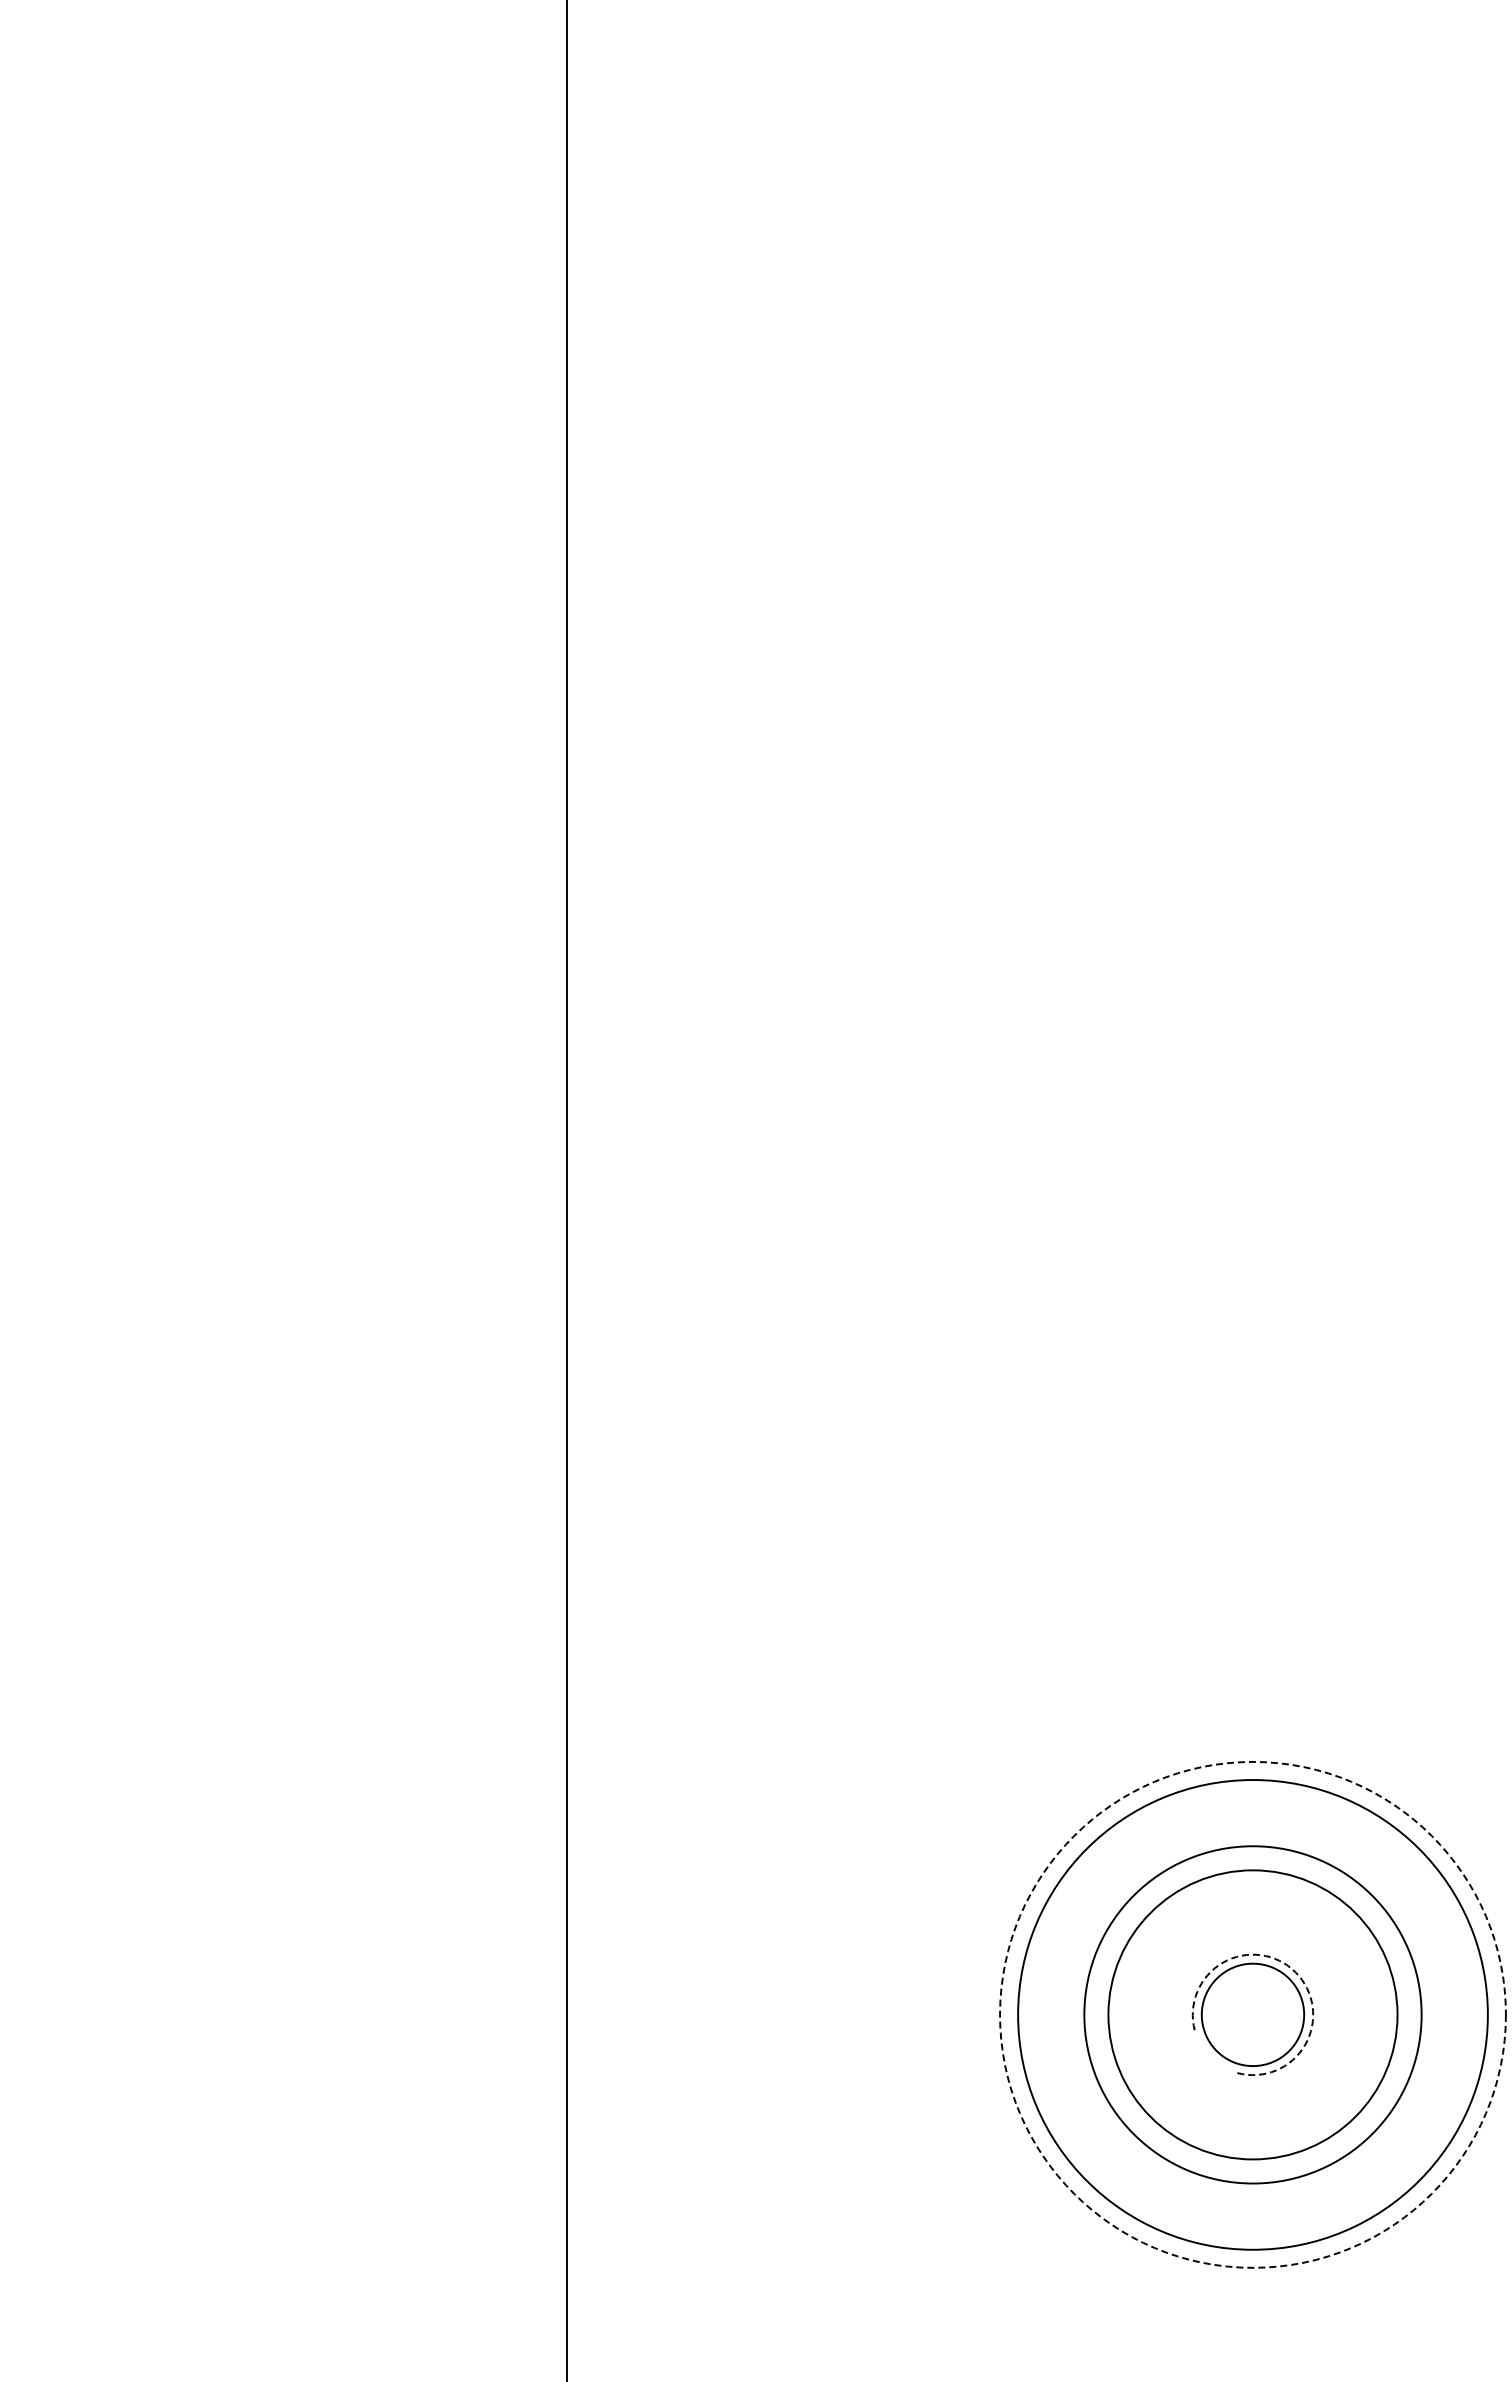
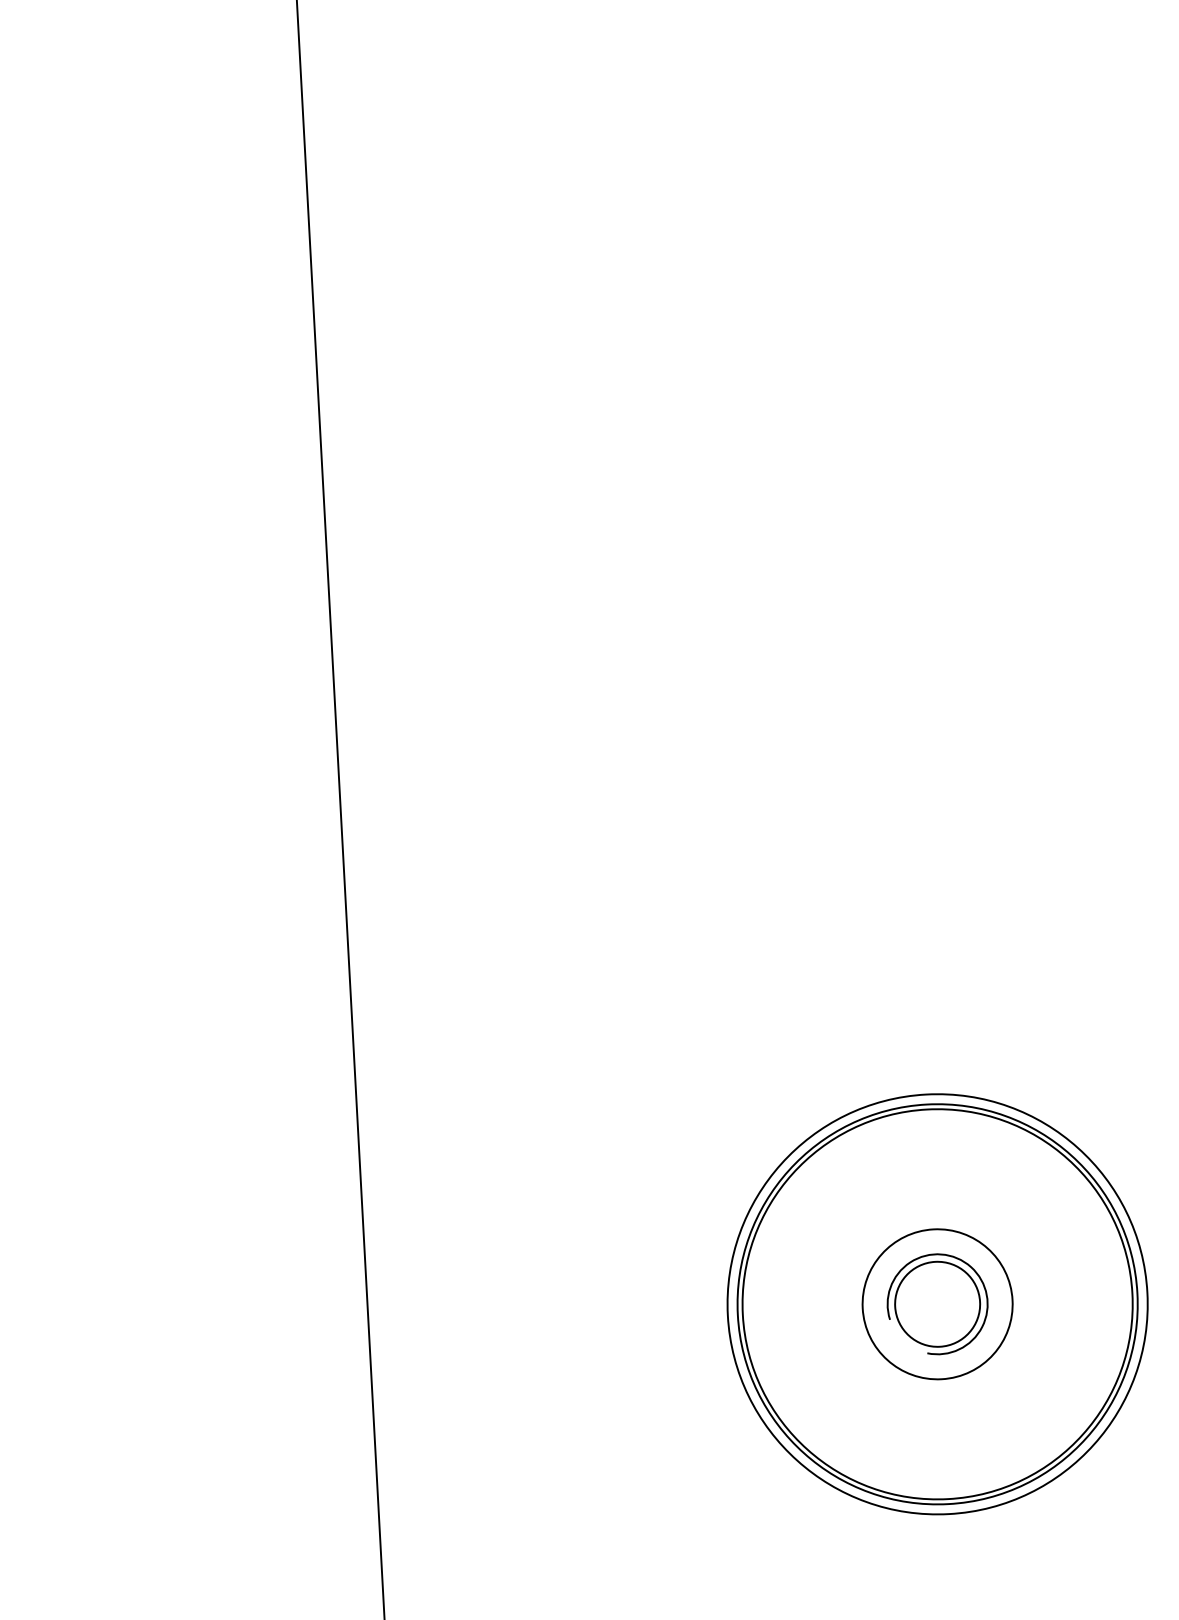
arc: (1295, 1972) -> (970, 1267), dashed -> solid
circle: (1252, 2014) -> (937, 1304), dashed -> solid
circle: (1252, 2014) -> (937, 1304), size x0.62
circle: (1252, 2014) -> (937, 1304), size x1.43

